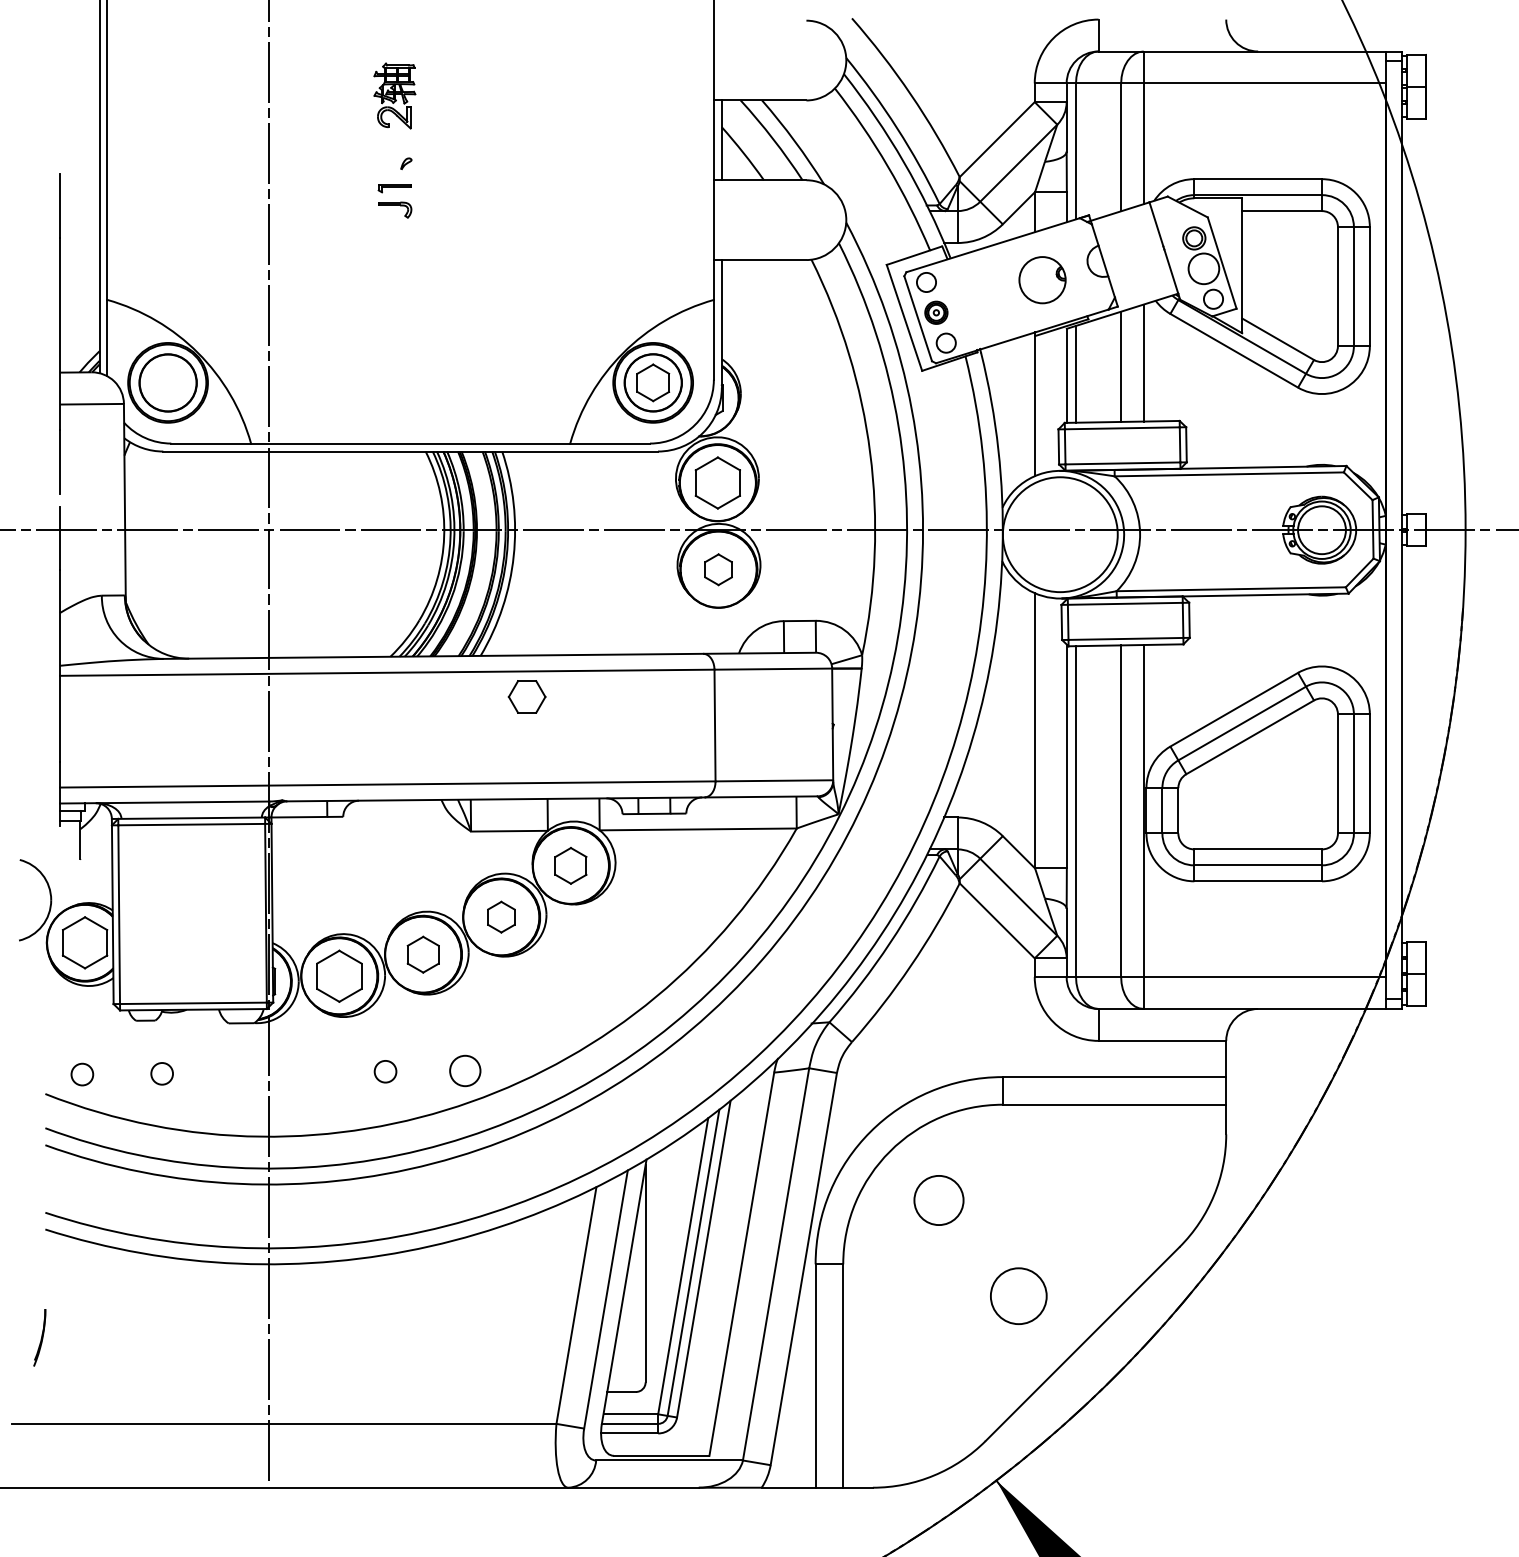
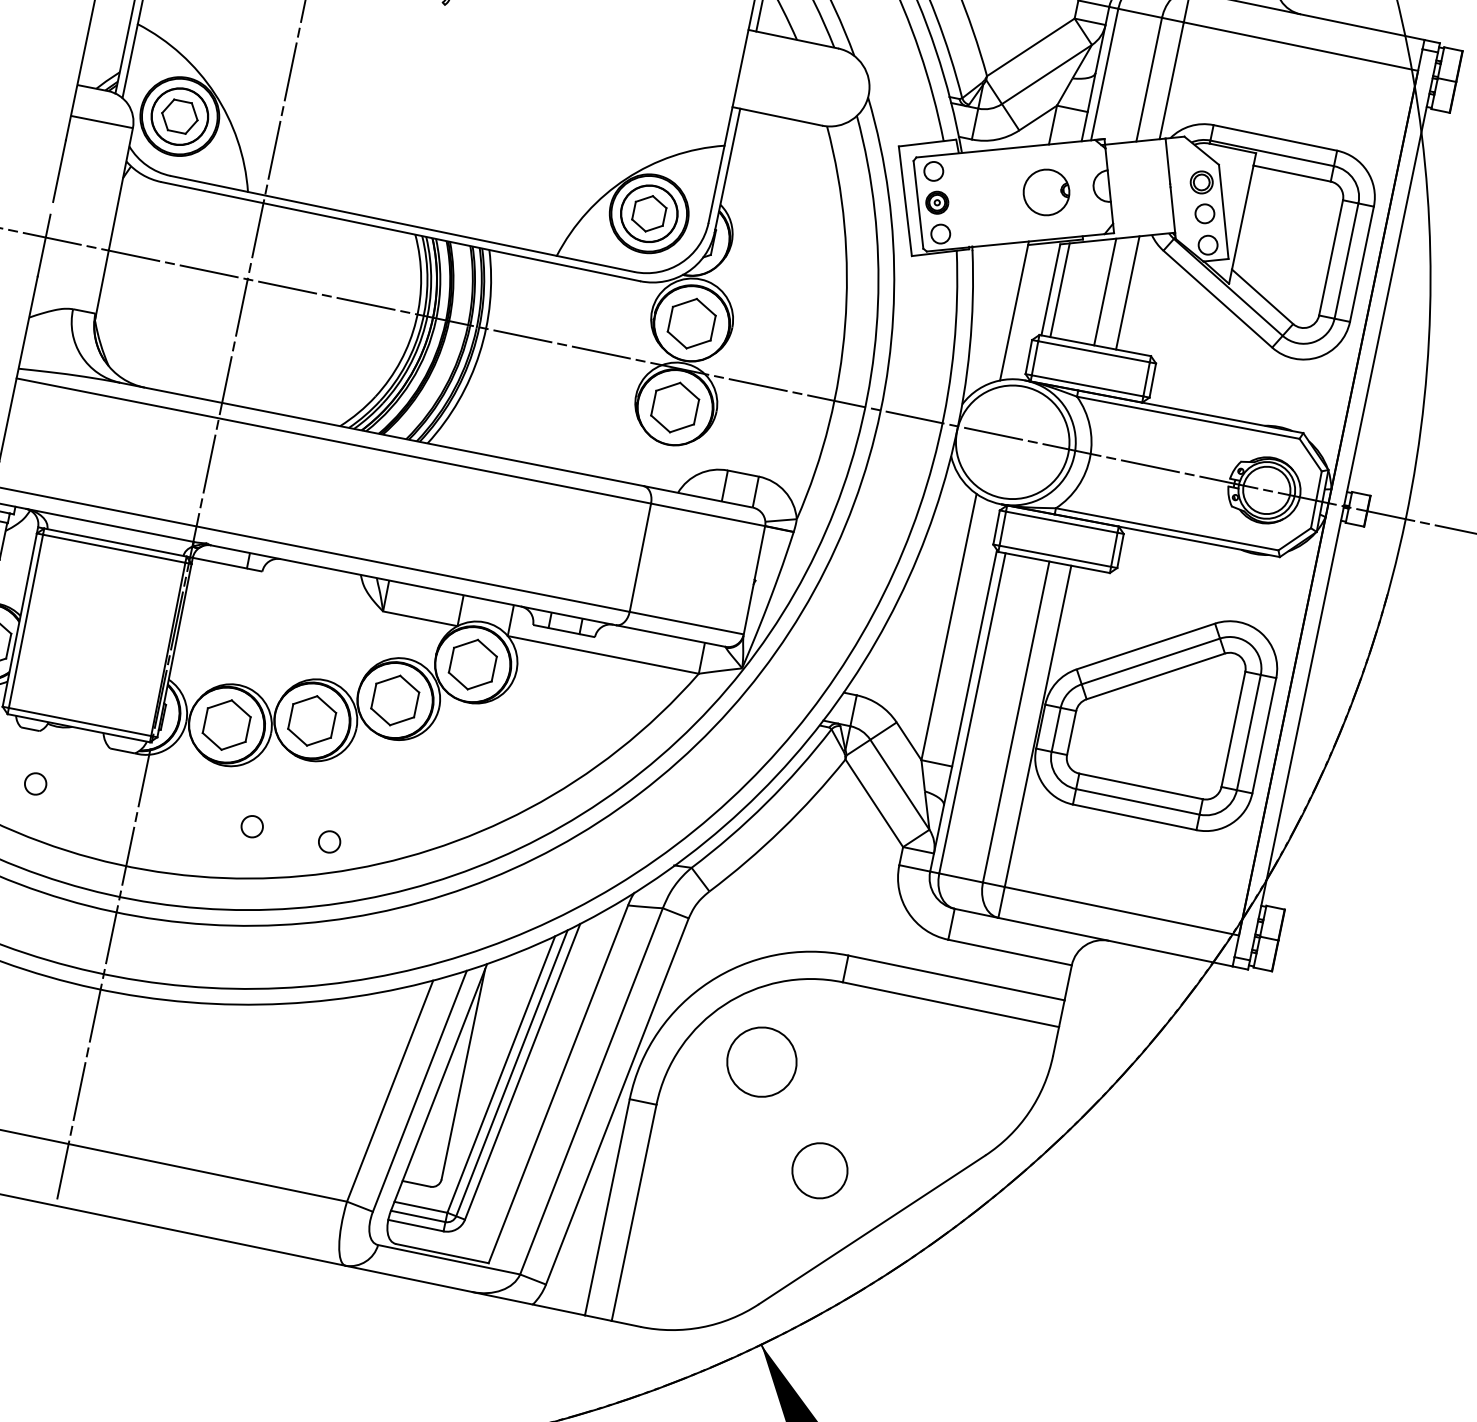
circle: (1203, 268) -> (1204, 213), size x0.62
part: (718, 569) -> (675, 407), size x1.67
part: (526, 696) -> (179, 116), moved
part: (570, 865) -> (472, 664), size x1.43
part: (501, 916) -> (395, 699), size x1.67
part: (423, 954) -> (312, 720), size x1.43
circle: (465, 1070) -> (329, 841), size x0.71
circle: (938, 1200) -> (761, 1062), size x1.43

